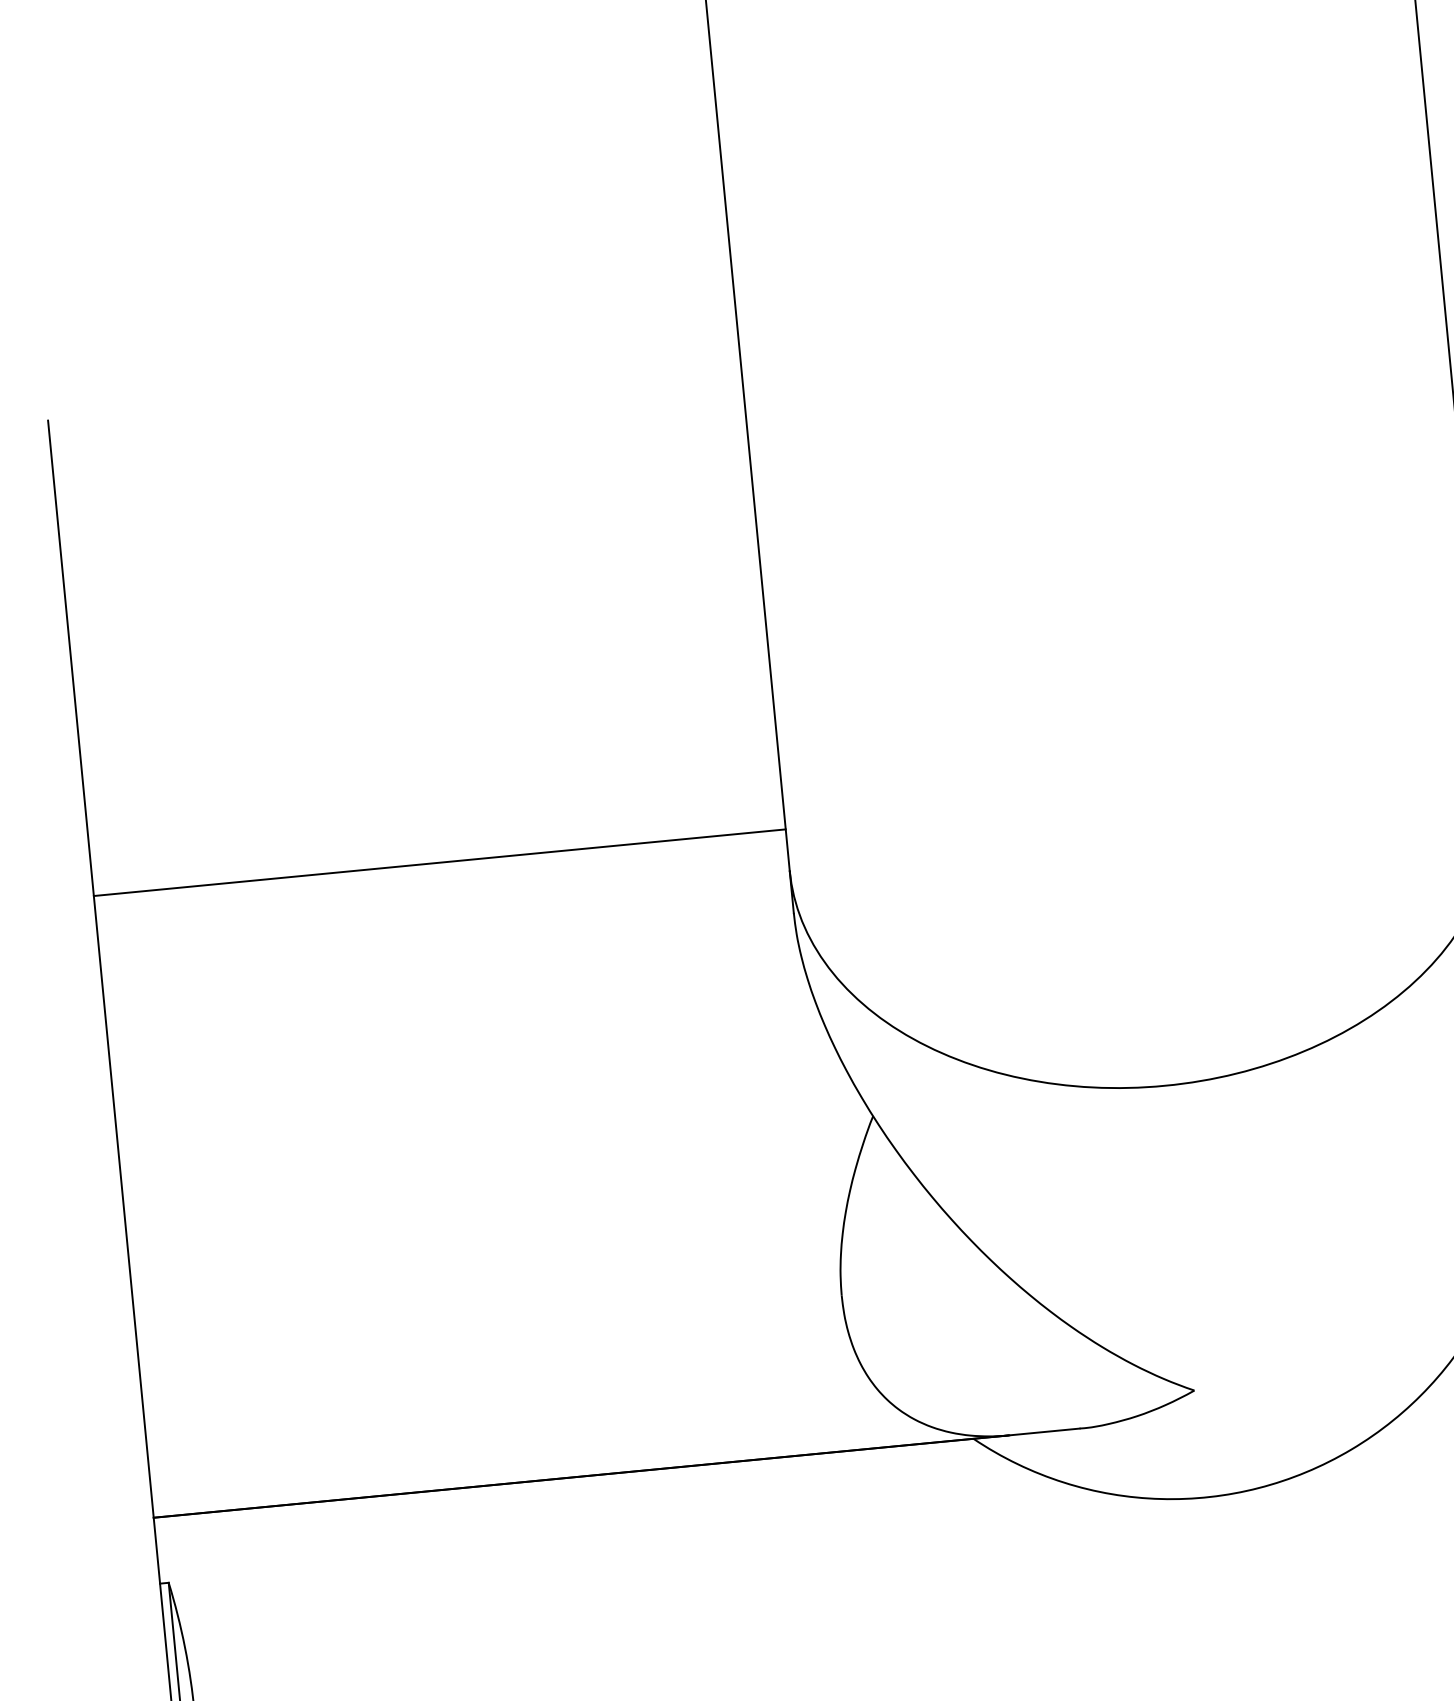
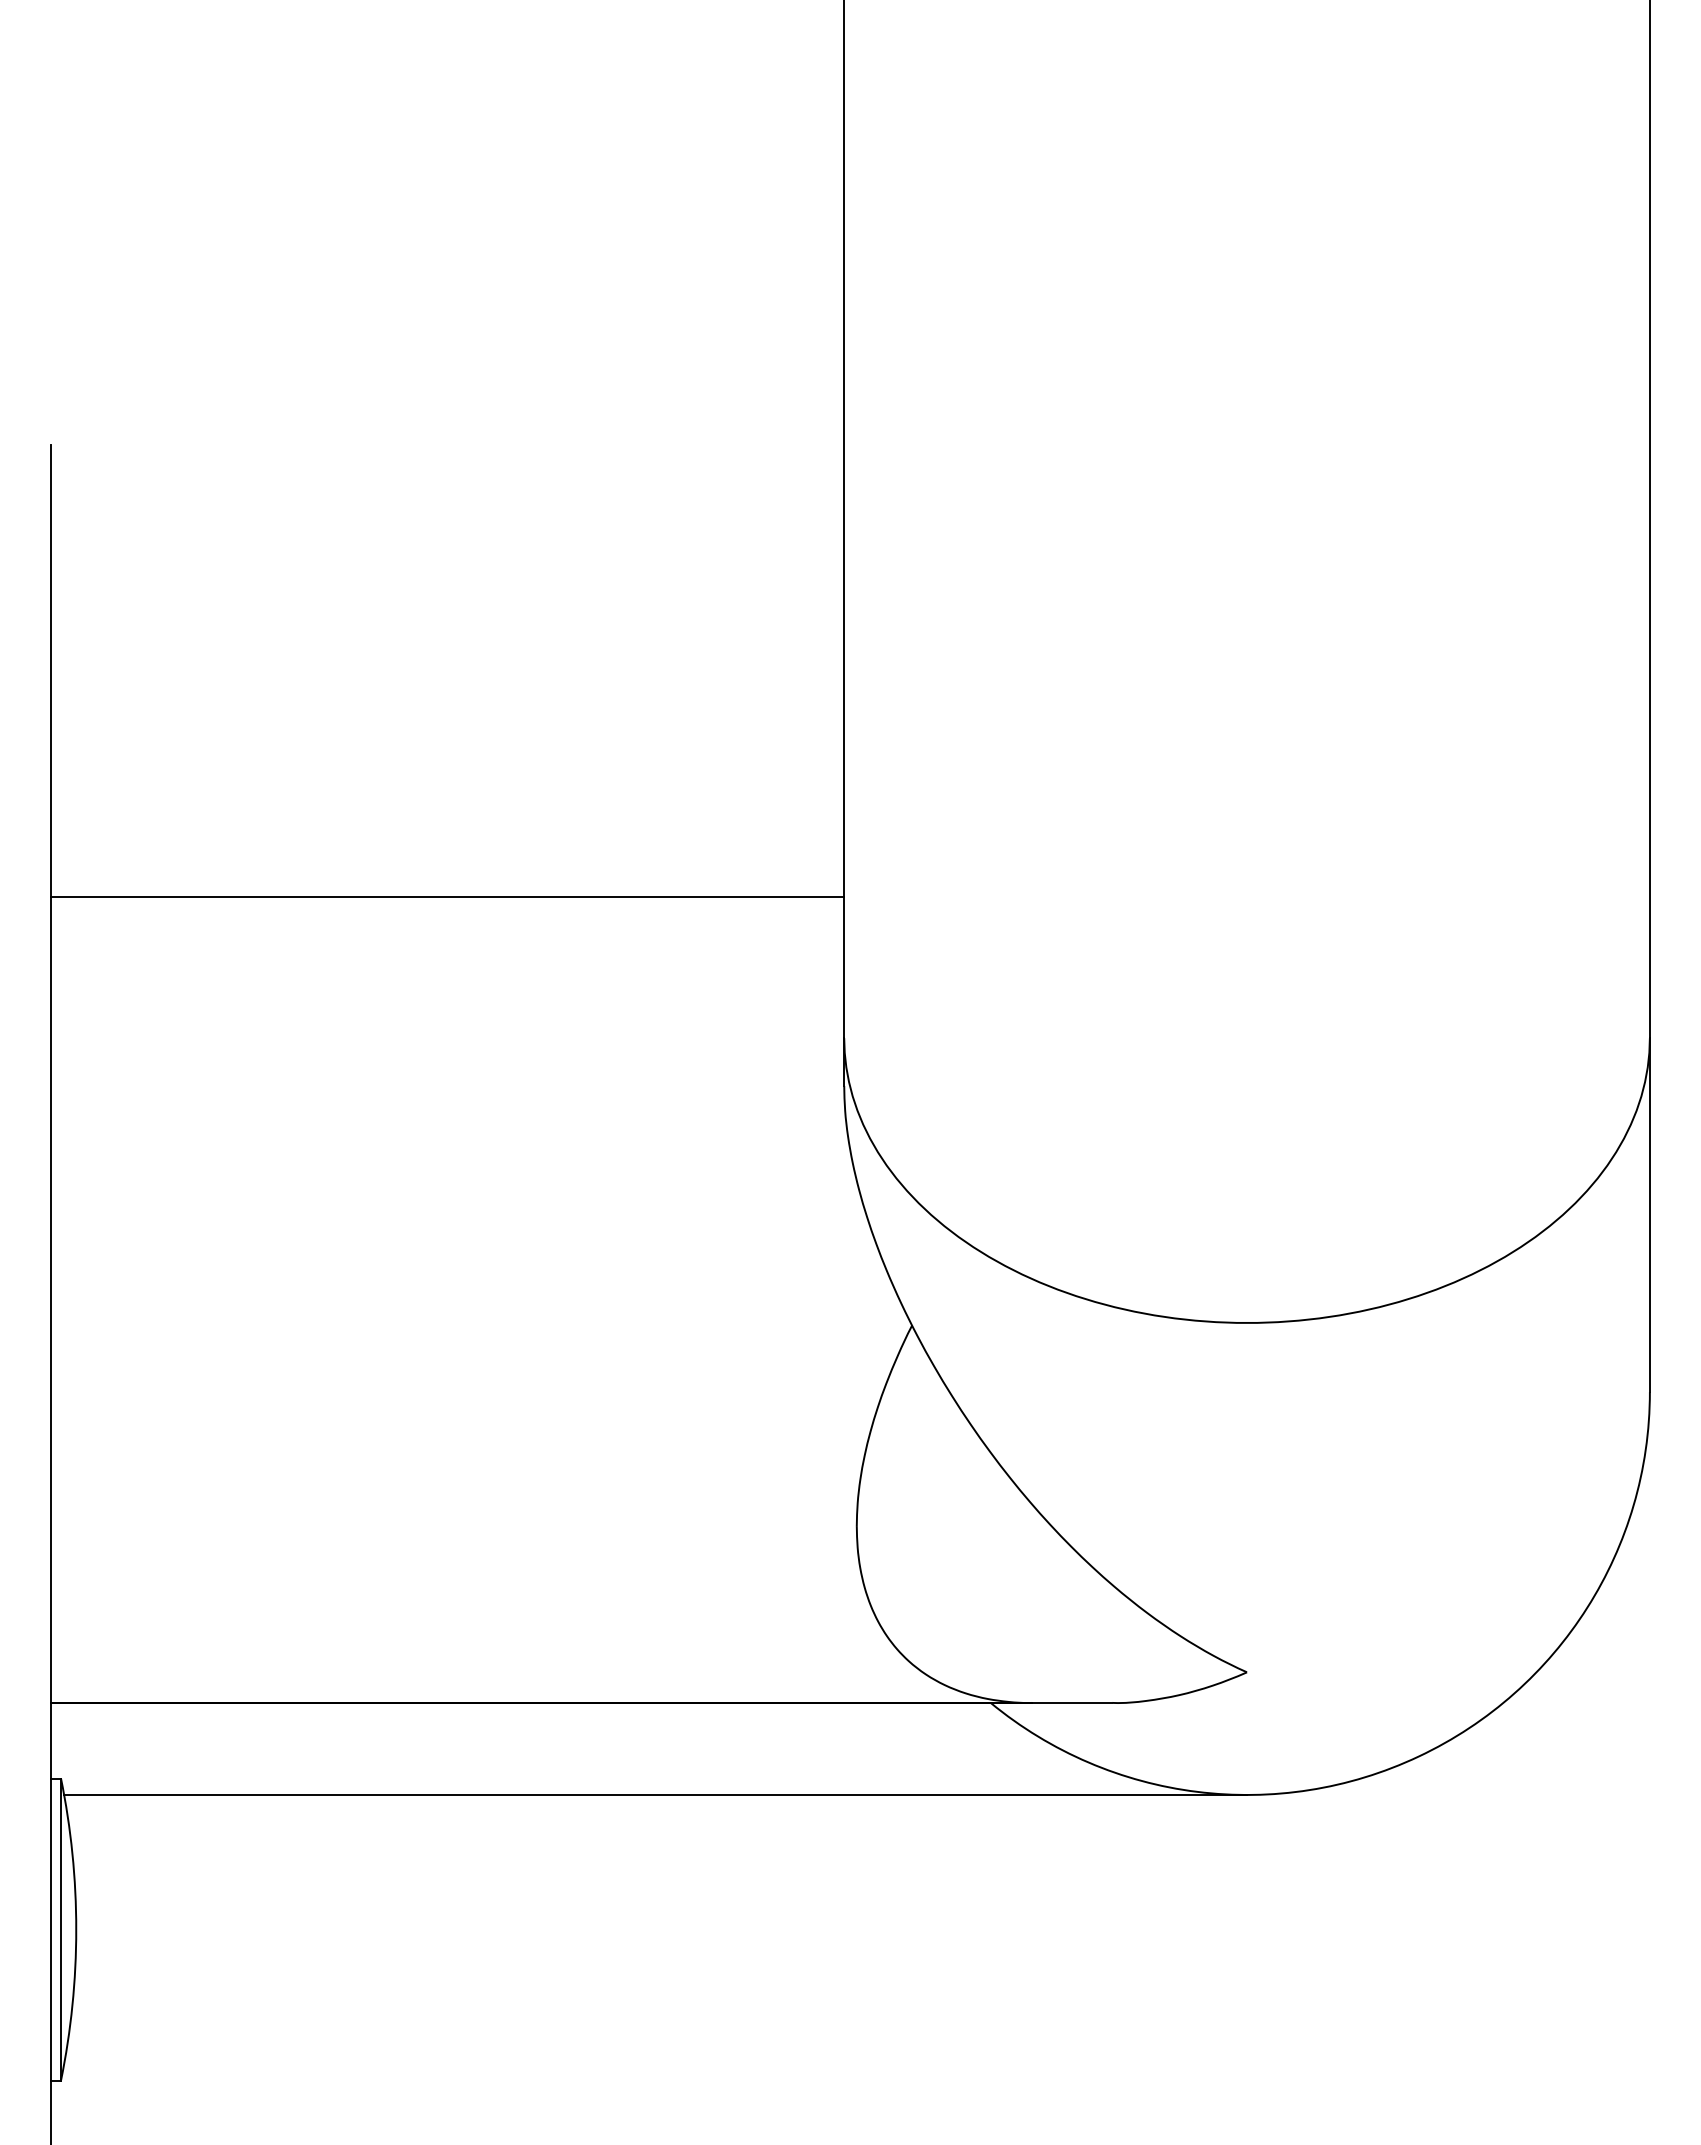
line: (439, 862) -> (447, 897), moved
line: (688, 1546) -> (655, 1794), added

